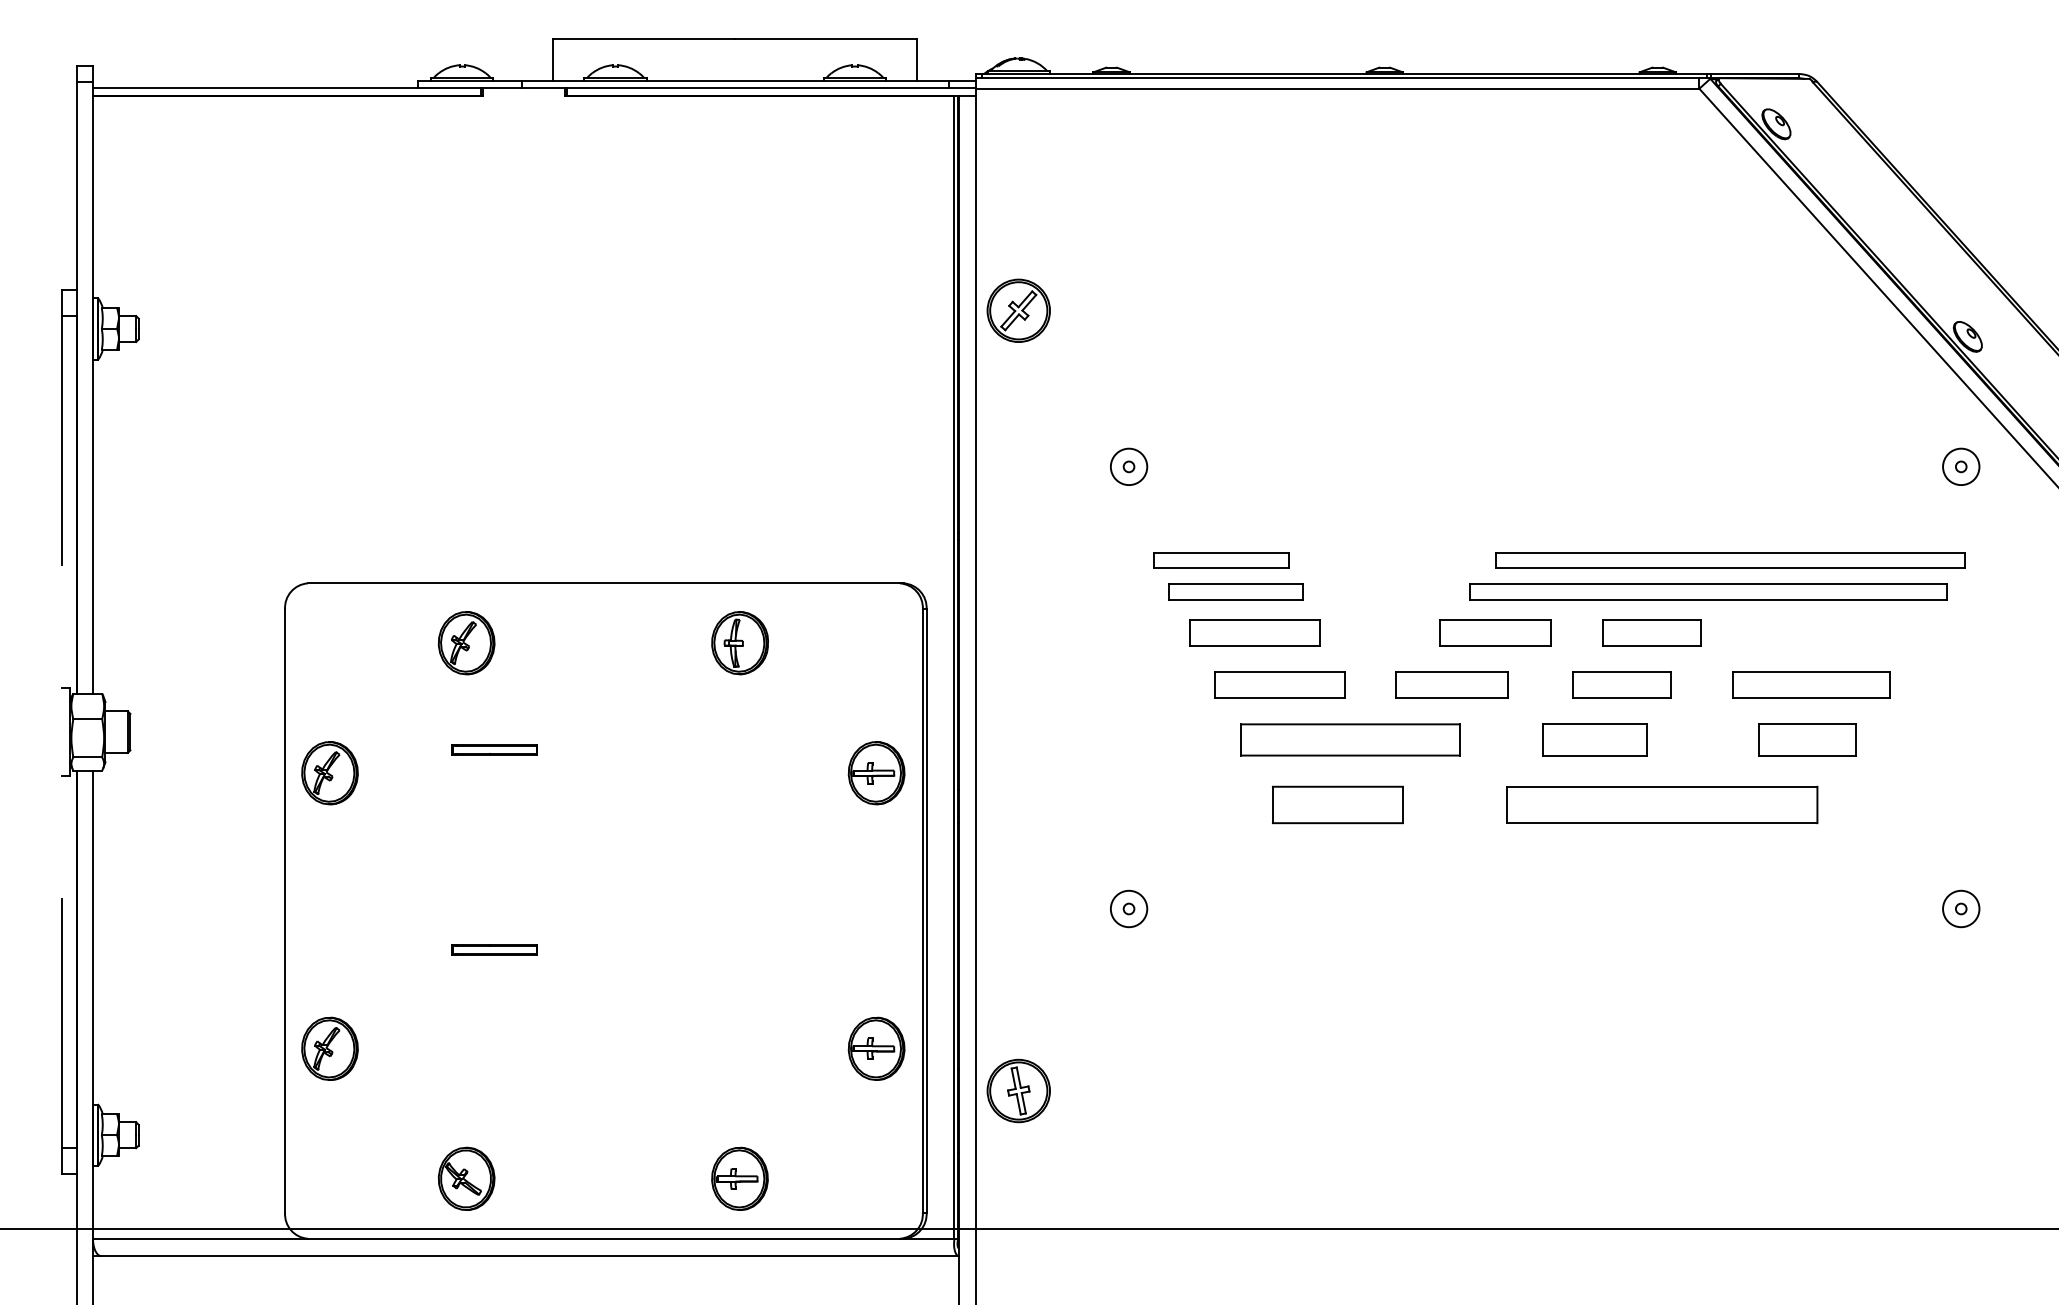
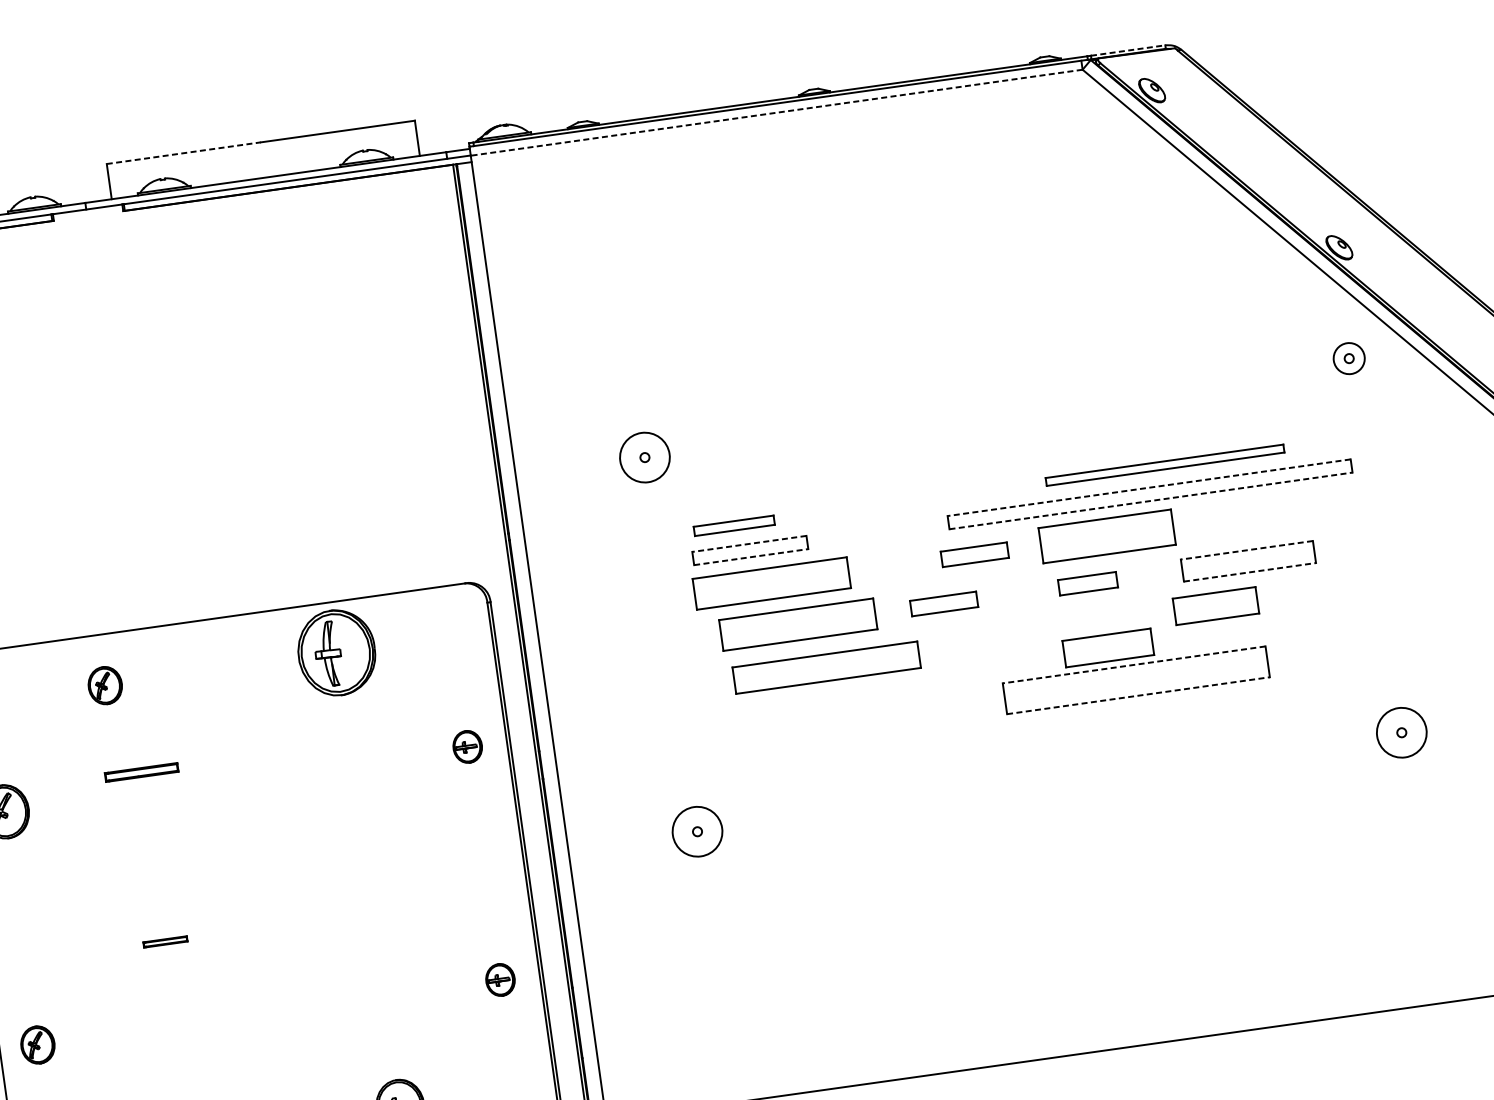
line: (644, 39) -> (184, 153), solid -> dashed
line: (1755, 73) -> (1128, 50), solid -> dashed
line: (1337, 88) -> (776, 112), solid -> dashed
part: (1018, 310) -> (532, 338), removed
circle: (1128, 466) -> (644, 457), size x1.6
part: (1221, 560) -> (734, 525), size x0.7
part: (1730, 560) -> (1165, 465), size x0.6
line: (1235, 583) -> (748, 543), solid -> dashed
line: (1707, 583) -> (1148, 487), solid -> dashed
line: (1236, 599) -> (751, 557), solid -> dashed
line: (1708, 599) -> (1151, 500), solid -> dashed
part: (1254, 632) -> (770, 582), size x1.4
part: (1495, 632) -> (974, 554), size x0.7
part: (1651, 632) -> (1106, 535), size x1.6
part: (466, 643) -> (105, 685), size x0.7
part: (739, 643) -> (336, 653), size x1.6
line: (1810, 672) -> (1246, 550), solid -> dashed
part: (1279, 684) -> (798, 623), size x1.4
part: (1451, 684) -> (943, 603), size x0.7
part: (1621, 684) -> (1087, 583), size x0.7
line: (1811, 698) -> (1250, 572), solid -> dashed
part: (1350, 739) -> (826, 667), moved
part: (1594, 739) -> (1107, 647), moved
part: (1807, 739) -> (1215, 605), moved
part: (876, 773) -> (467, 747), size x0.6
line: (1661, 786) -> (1133, 664), solid -> dashed
part: (1337, 804) -> (861, 718), removed
line: (1662, 823) -> (1138, 695), solid -> dashed
circle: (1128, 908) -> (697, 831), size x1.6
circle: (1961, 908) -> (1401, 732), size x1.6
part: (494, 949) -> (165, 941), size x0.6
part: (329, 1048) -> (37, 1044), size x0.7
part: (876, 1048) -> (500, 979), size x0.6
part: (1018, 1090) -> (625, 998), removed

